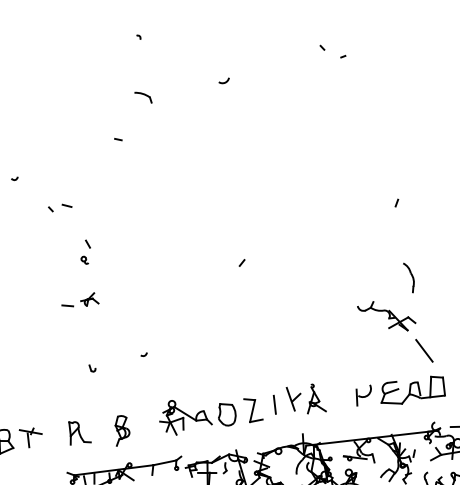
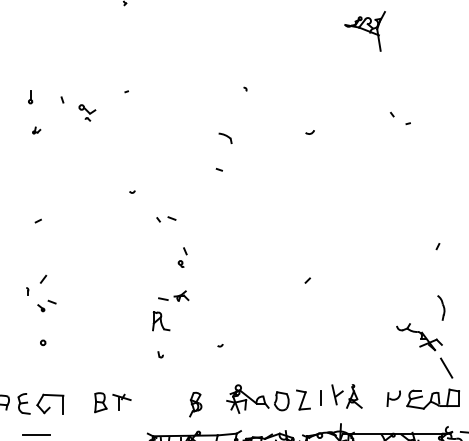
part: (143, 96) -> (225, 137), moved
part: (92, 368) -> (160, 354), moved
part: (79, 432) -> (161, 321), moved

